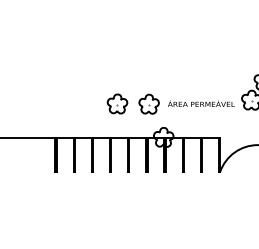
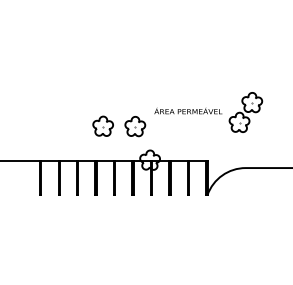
text: (201, 103) -> (188, 110), moved

